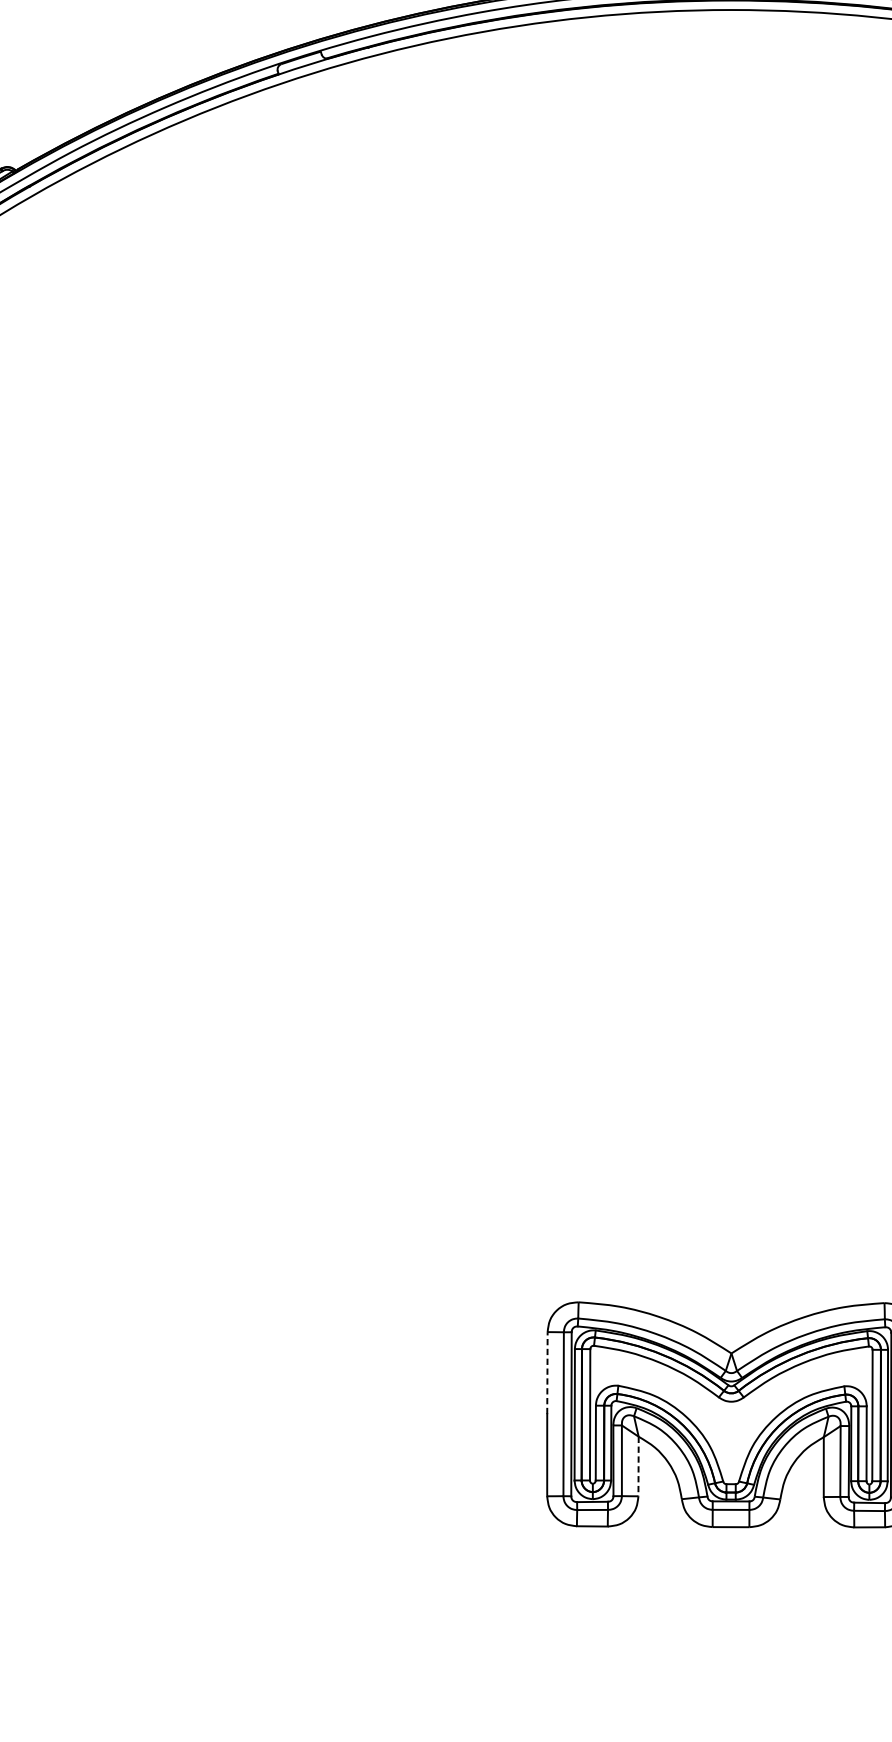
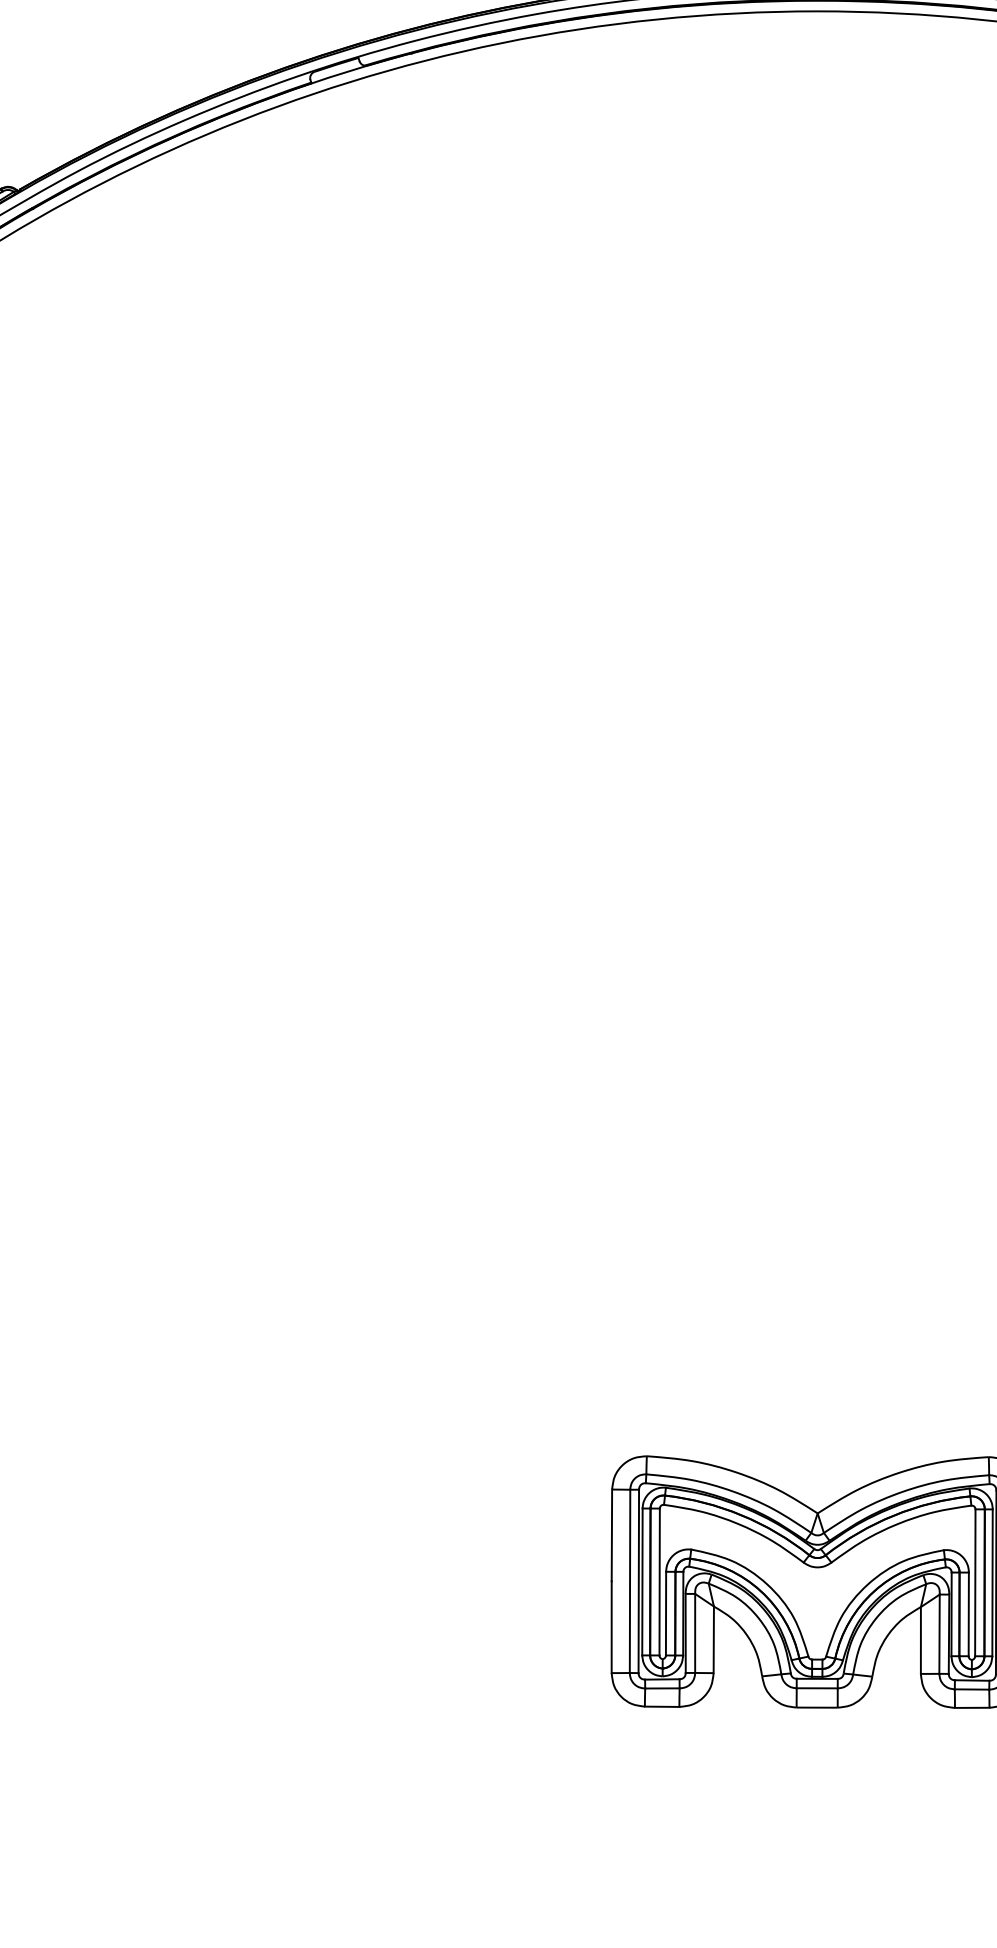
line: (547, 1373) -> (611, 1535), dashed -> solid
line: (638, 1467) -> (713, 1640), dashed -> solid

